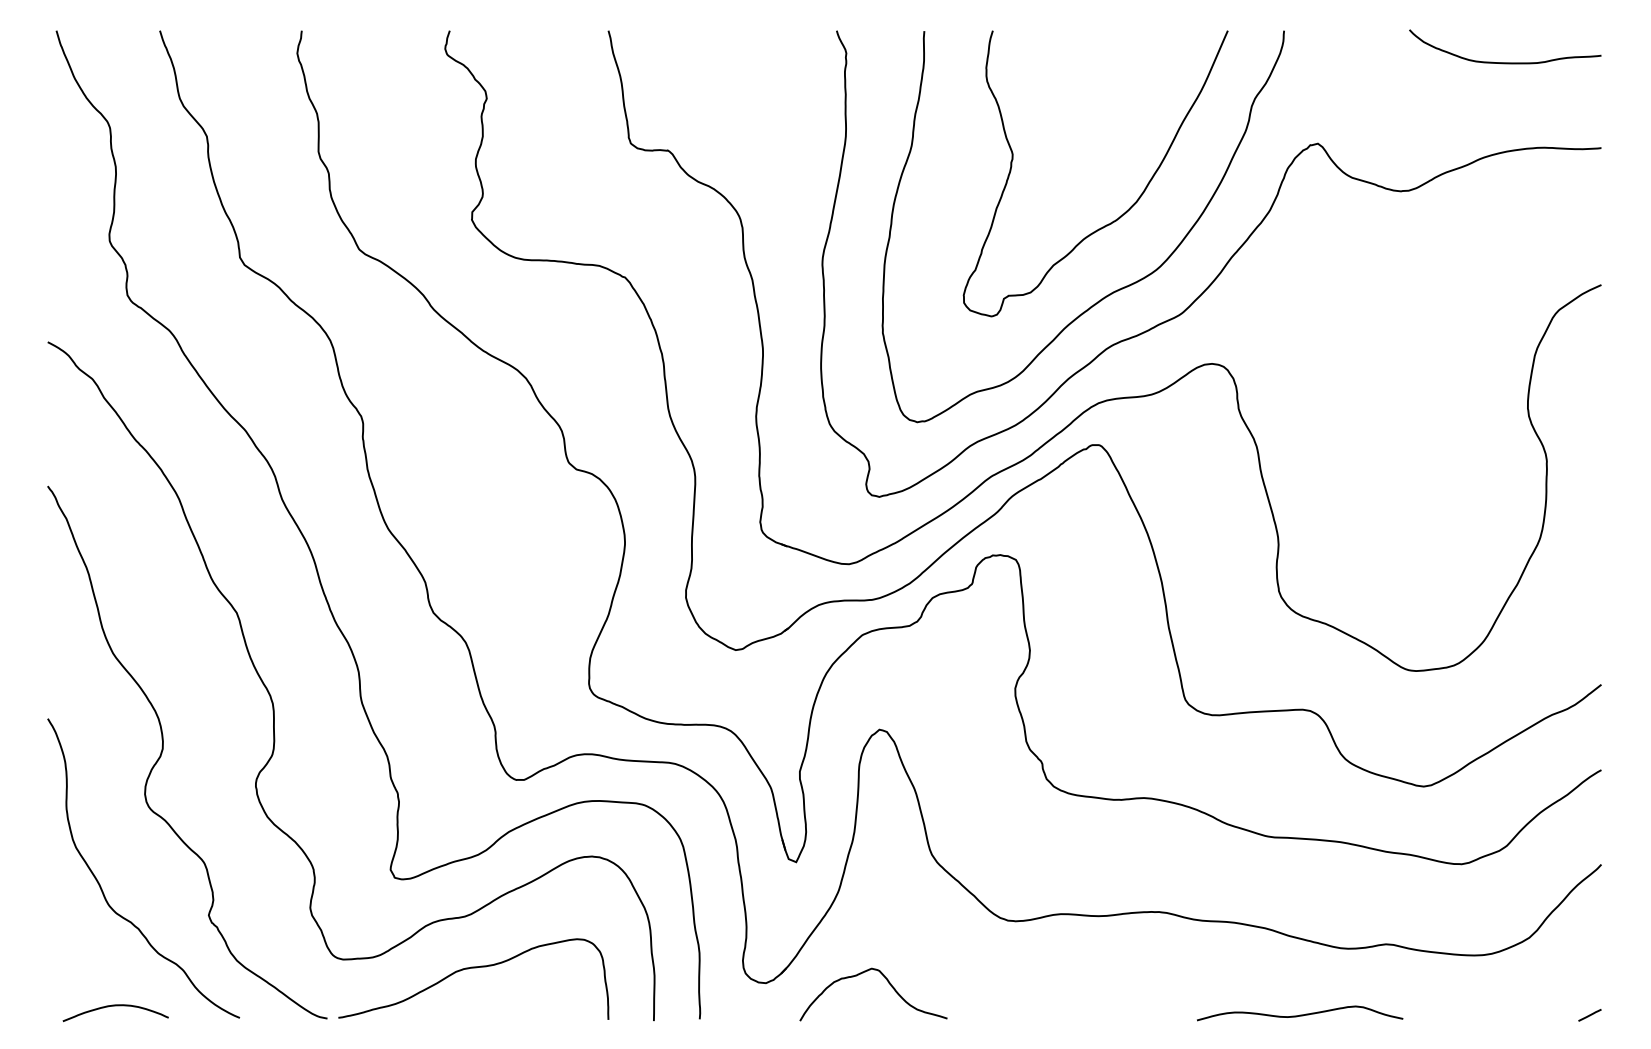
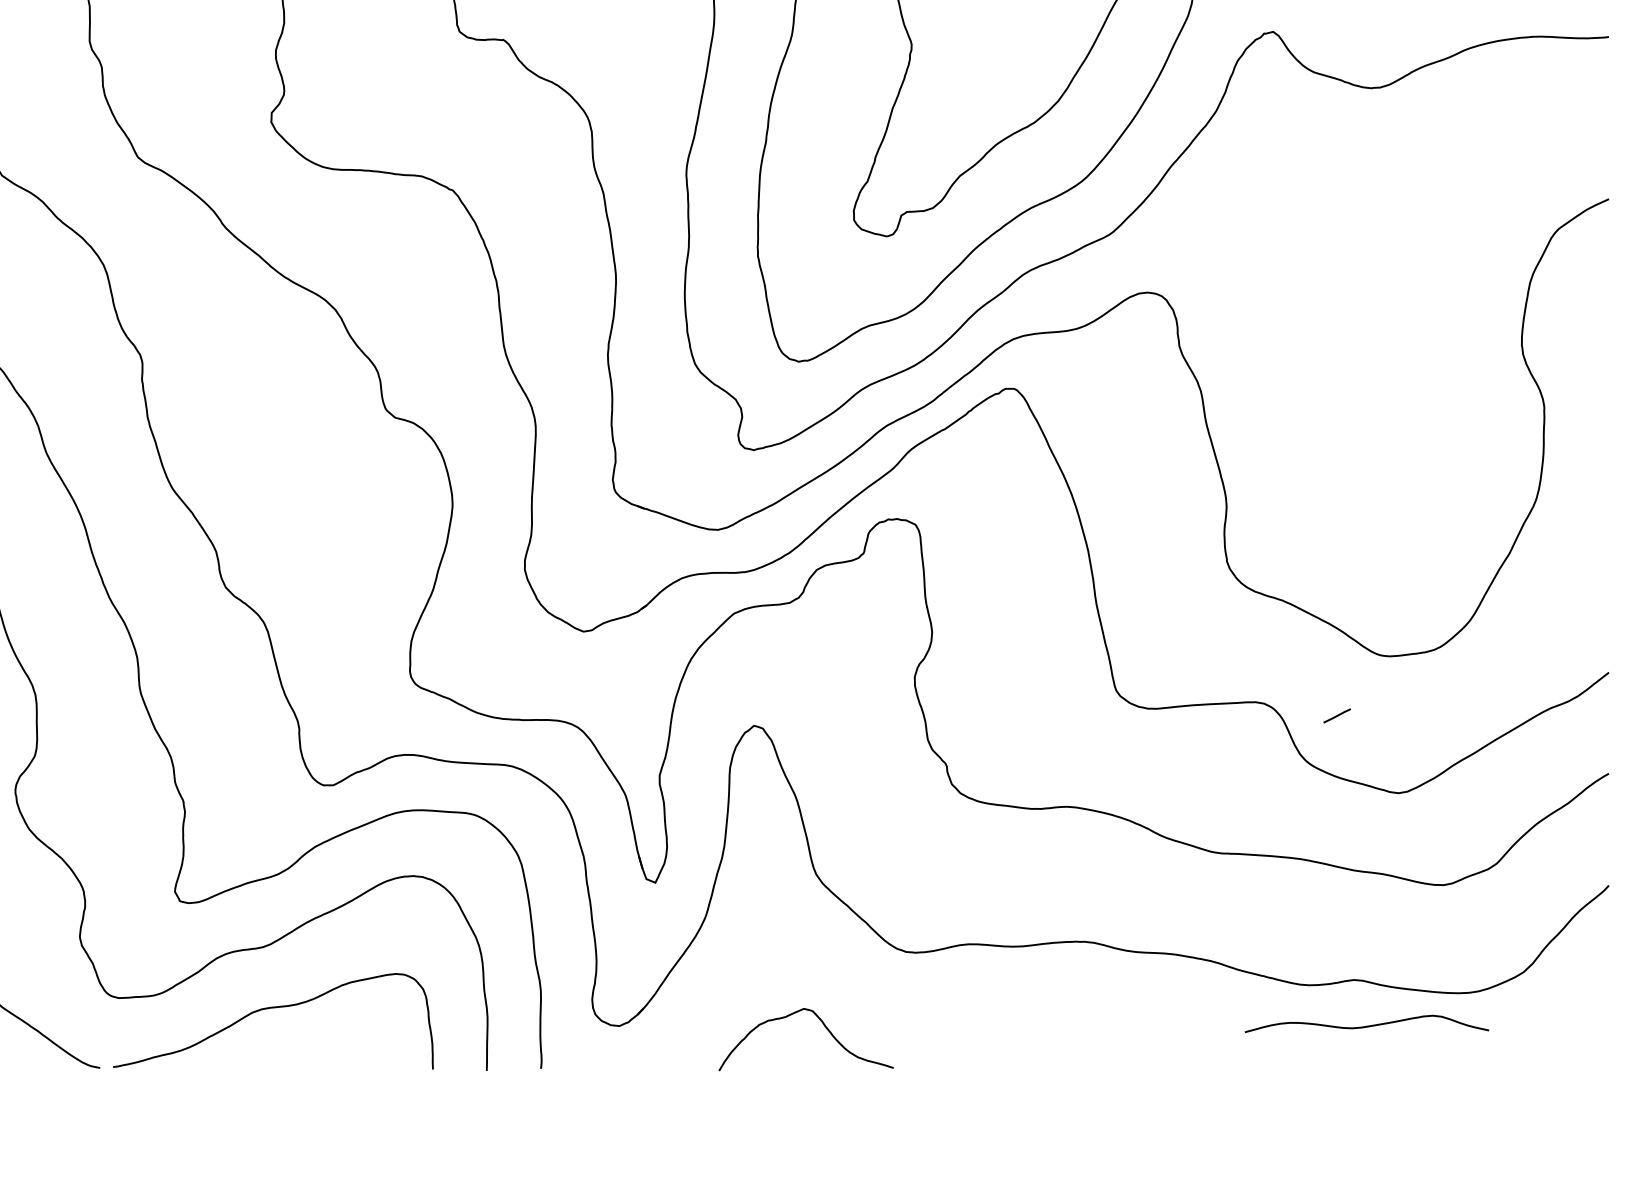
curve: (888, 983) -> (823, 1026), moved
curve: (1300, 1014) -> (1367, 1025), moved
line: (1589, 1015) -> (1336, 716), moved

